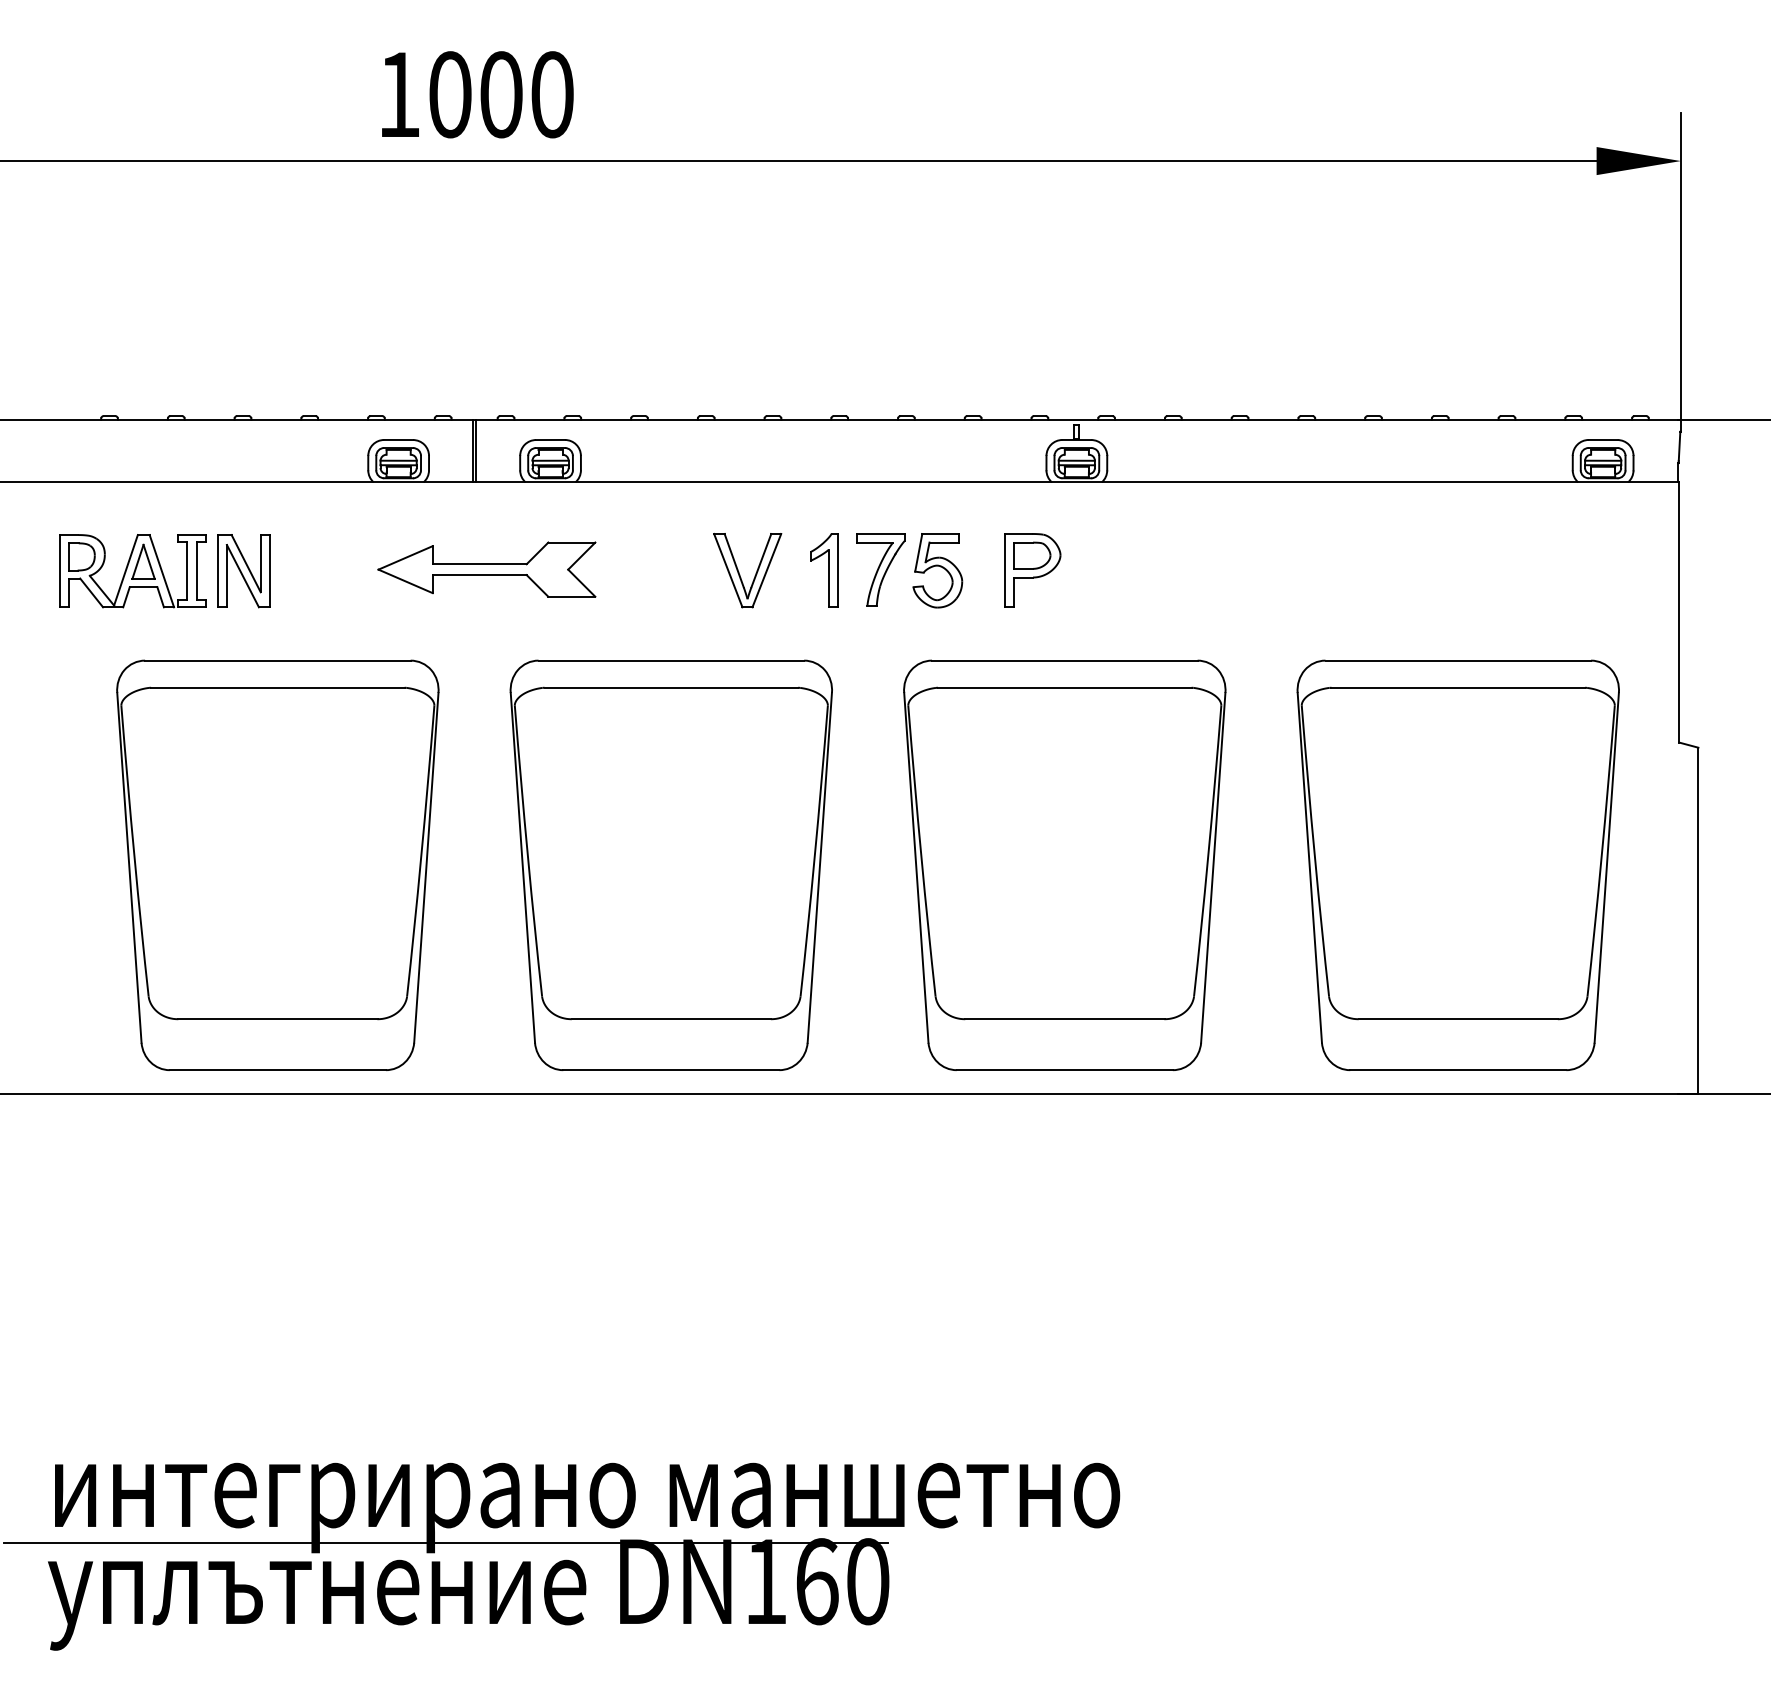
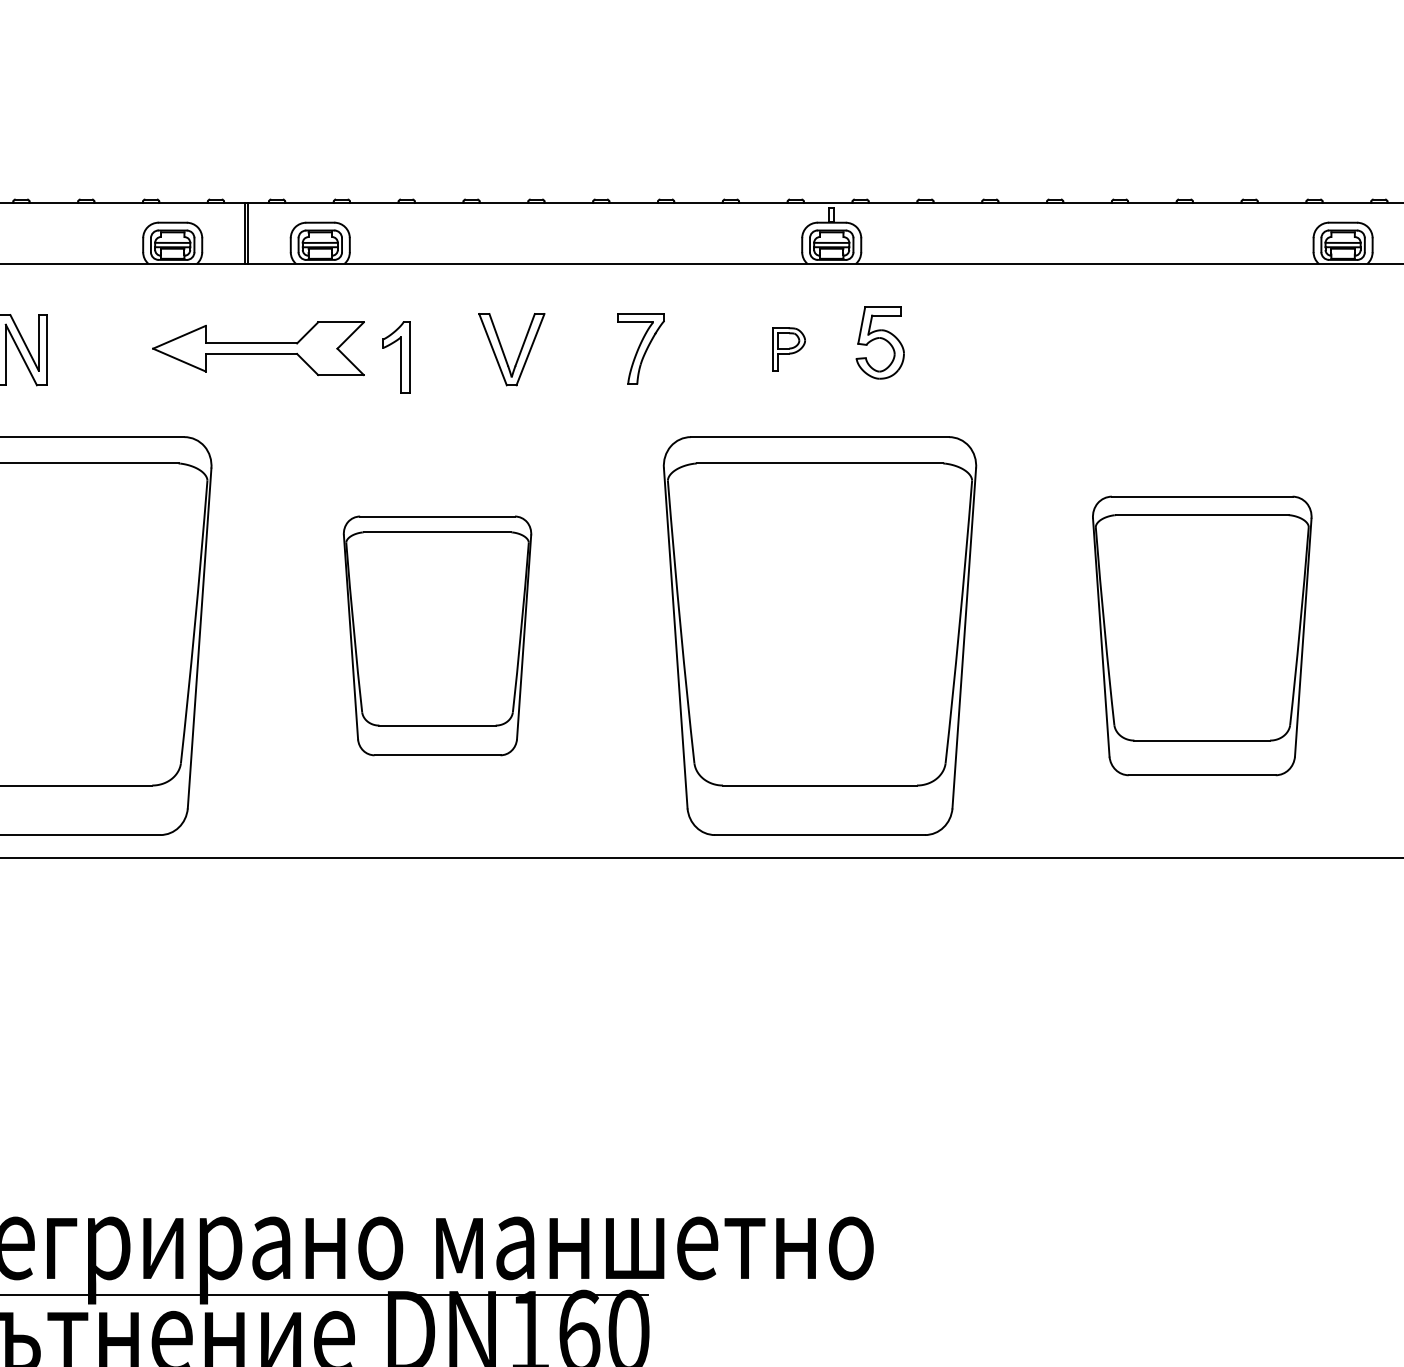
part: (824, 570) -> (397, 357), moved
part: (937, 570) -> (879, 342), moved
part: (1032, 570) -> (788, 349), size x0.6
part: (670, 864) -> (436, 635), size x0.6
part: (1457, 864) -> (1201, 635), size x0.7

